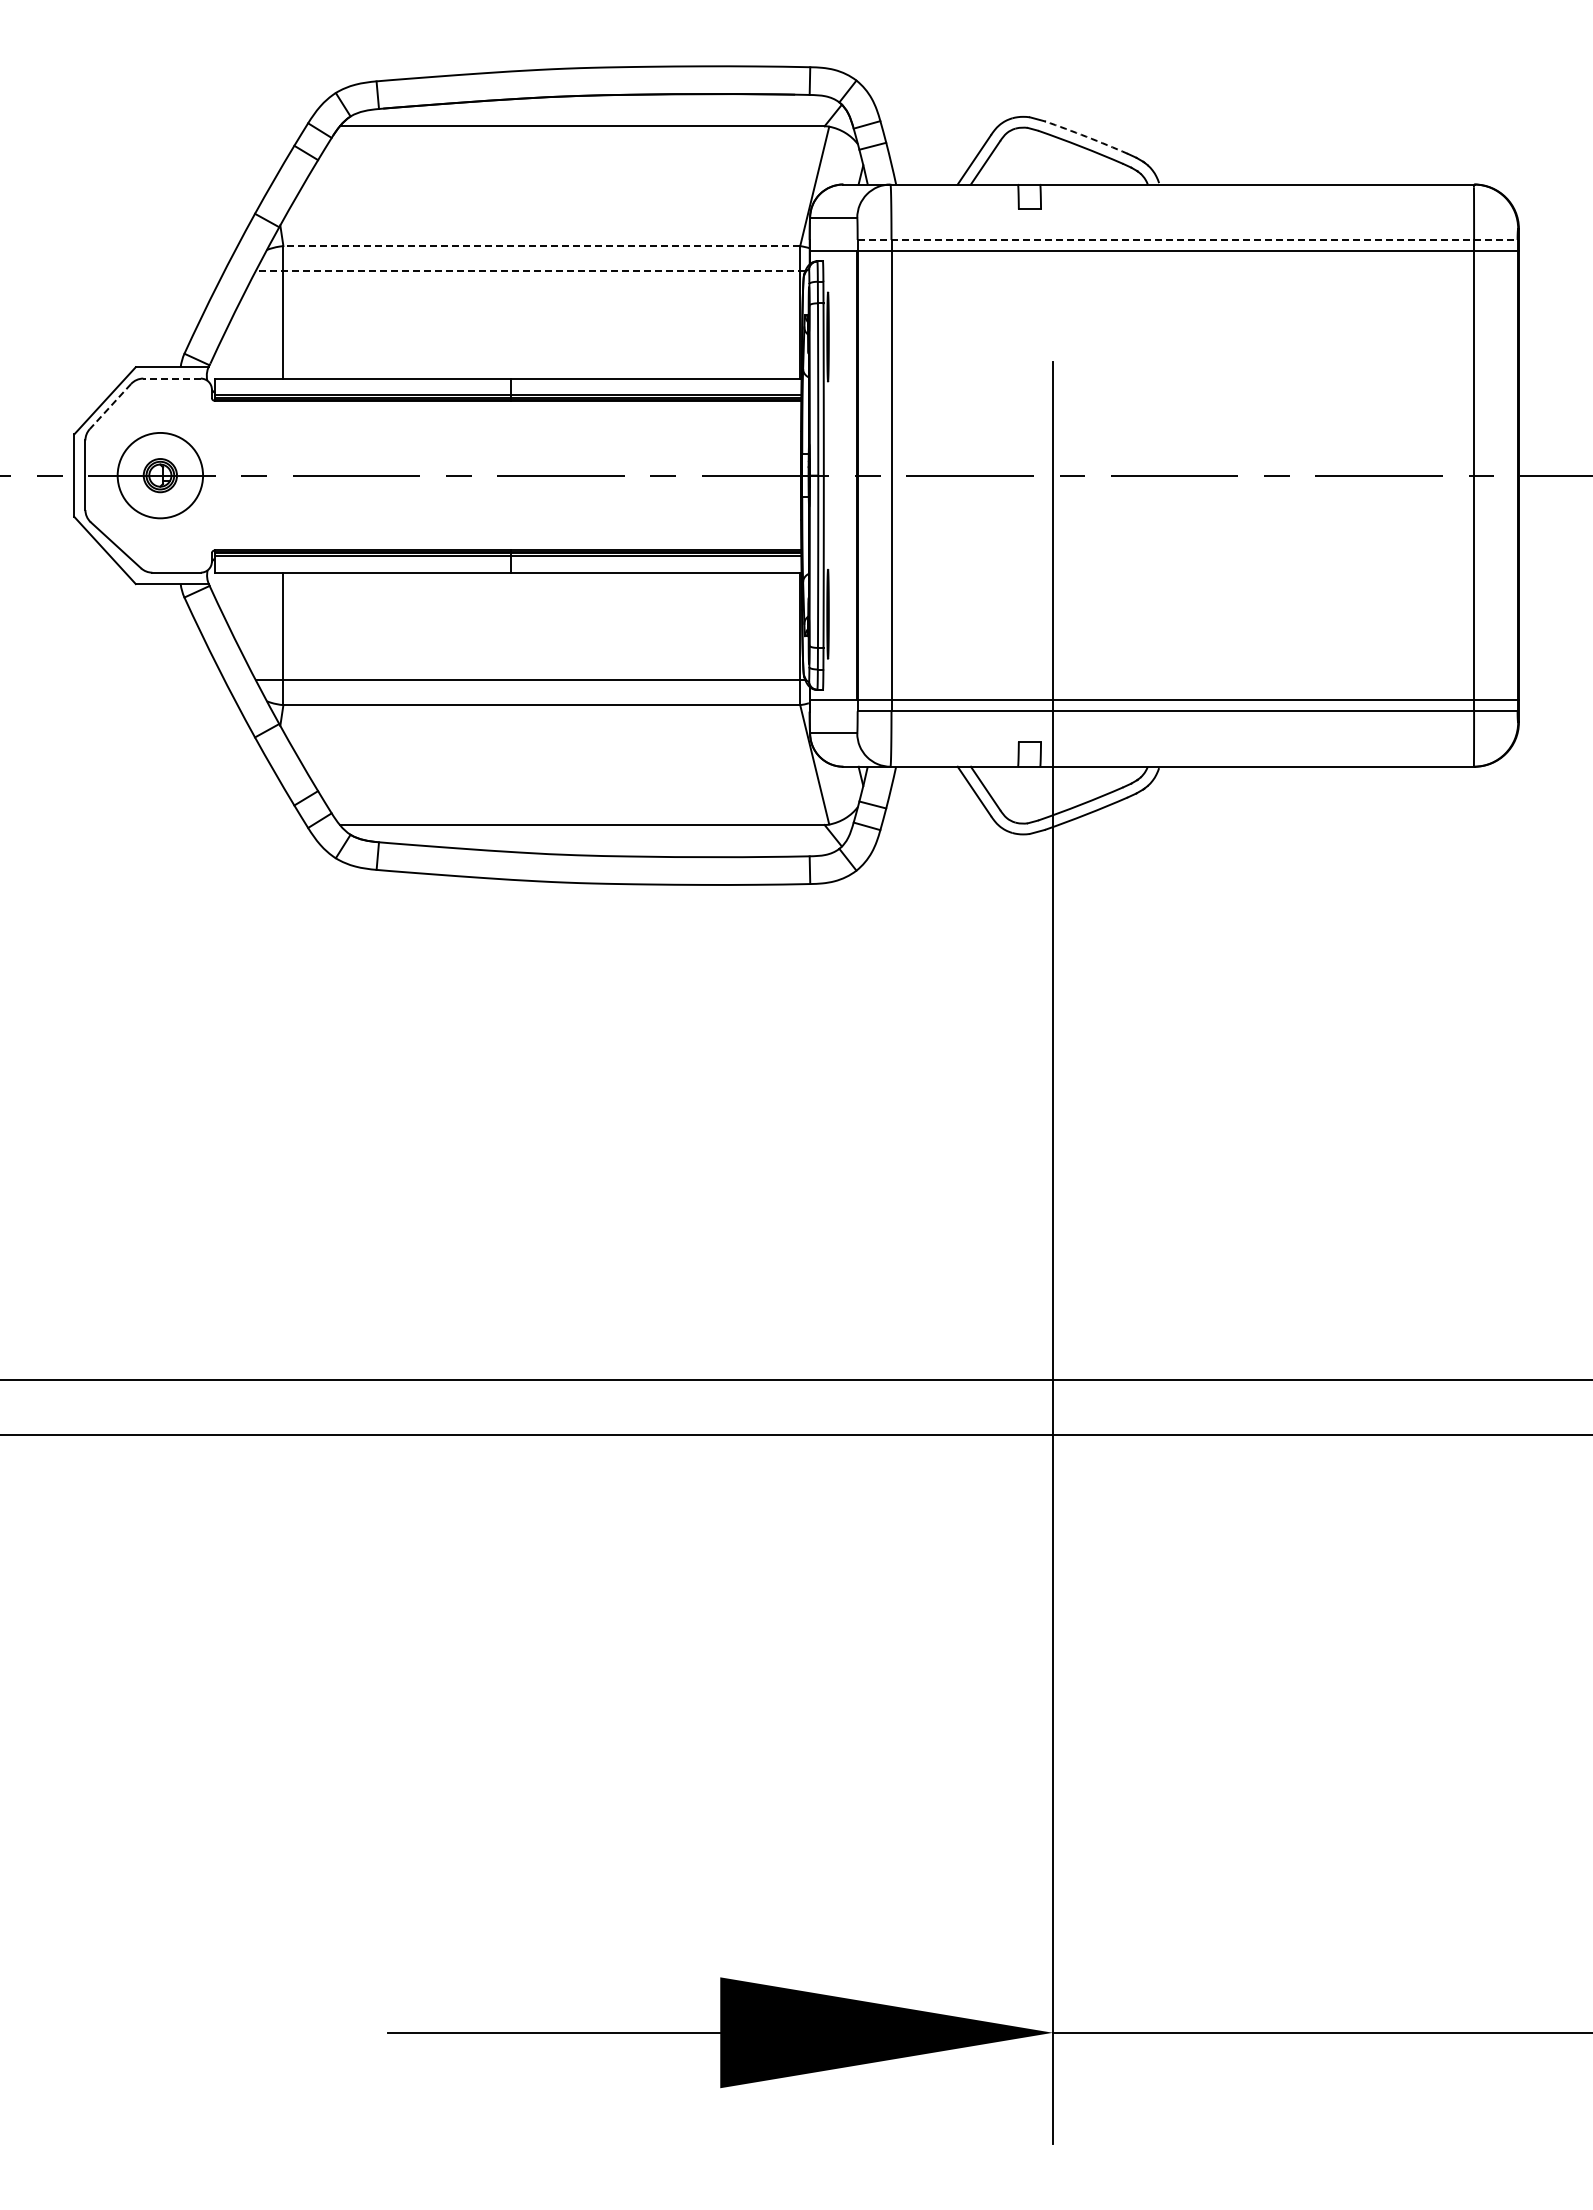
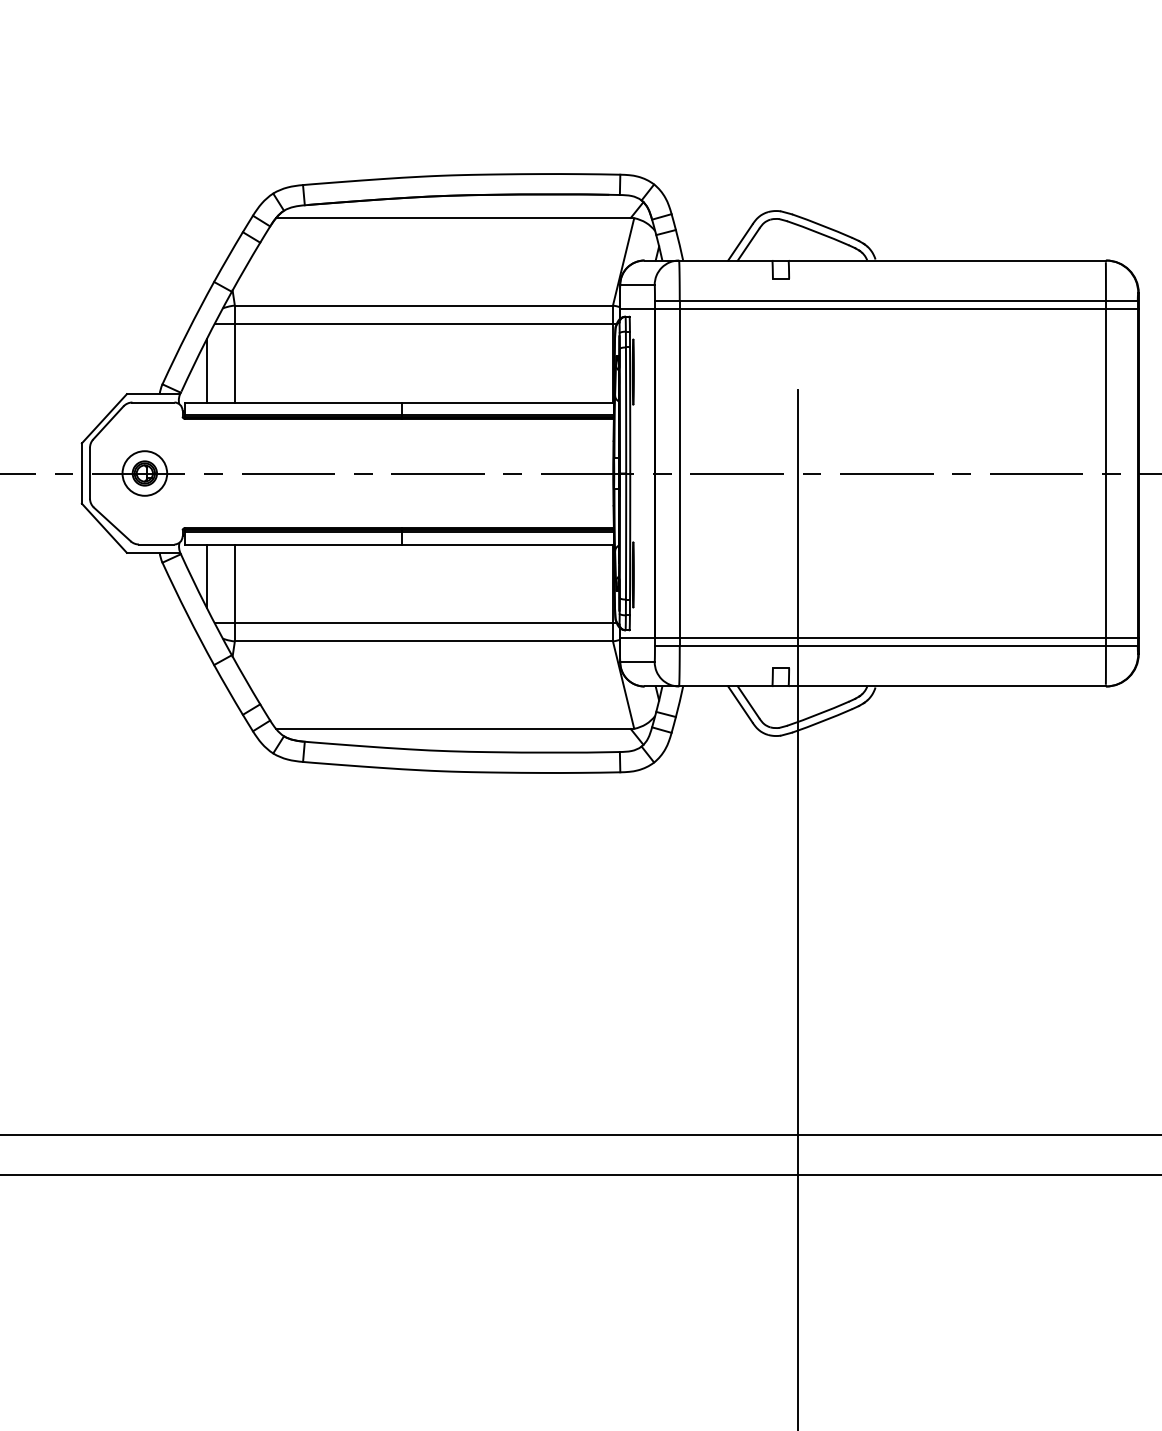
arc: (1086, 136) -> (822, 225), dashed -> solid
line: (1187, 239) -> (896, 300), dashed -> solid
line: (541, 246) -> (423, 305), dashed -> solid
line: (530, 271) -> (415, 324), dashed -> solid
line: (245, 334) -> (207, 370), added
line: (172, 378) -> (153, 402), dashed -> solid
line: (110, 406) -> (108, 422), dashed -> solid
circle: (159, 475) -> (144, 473), size x0.71
line: (245, 615) -> (207, 575), added

